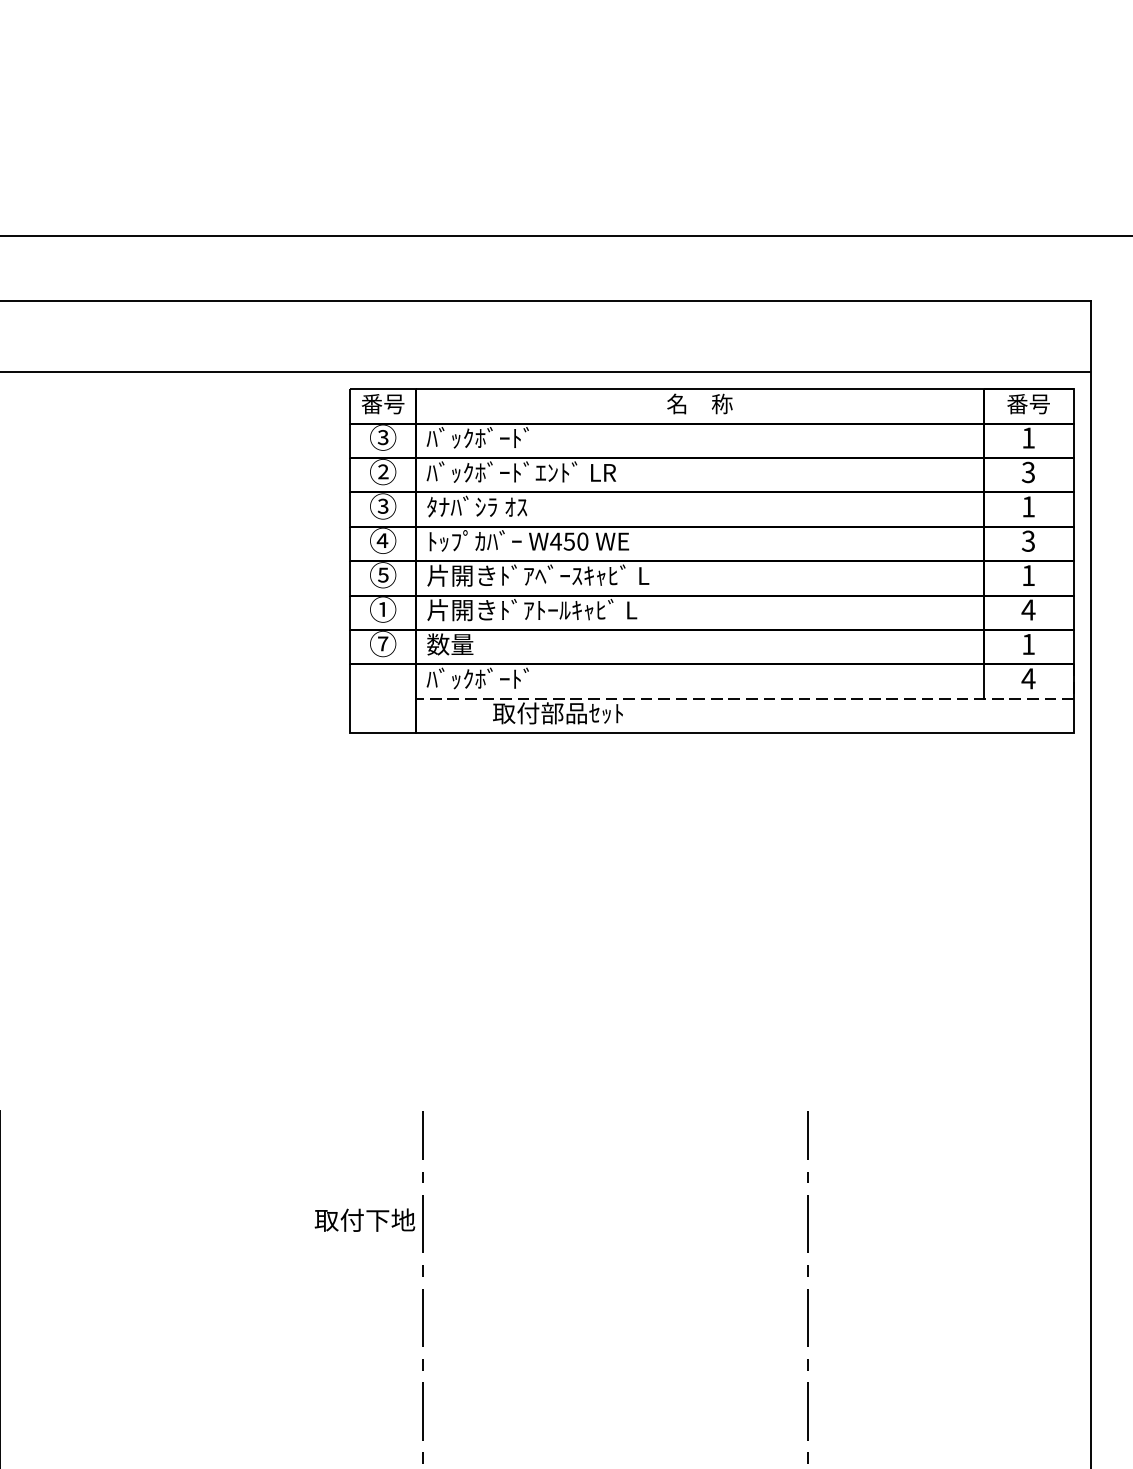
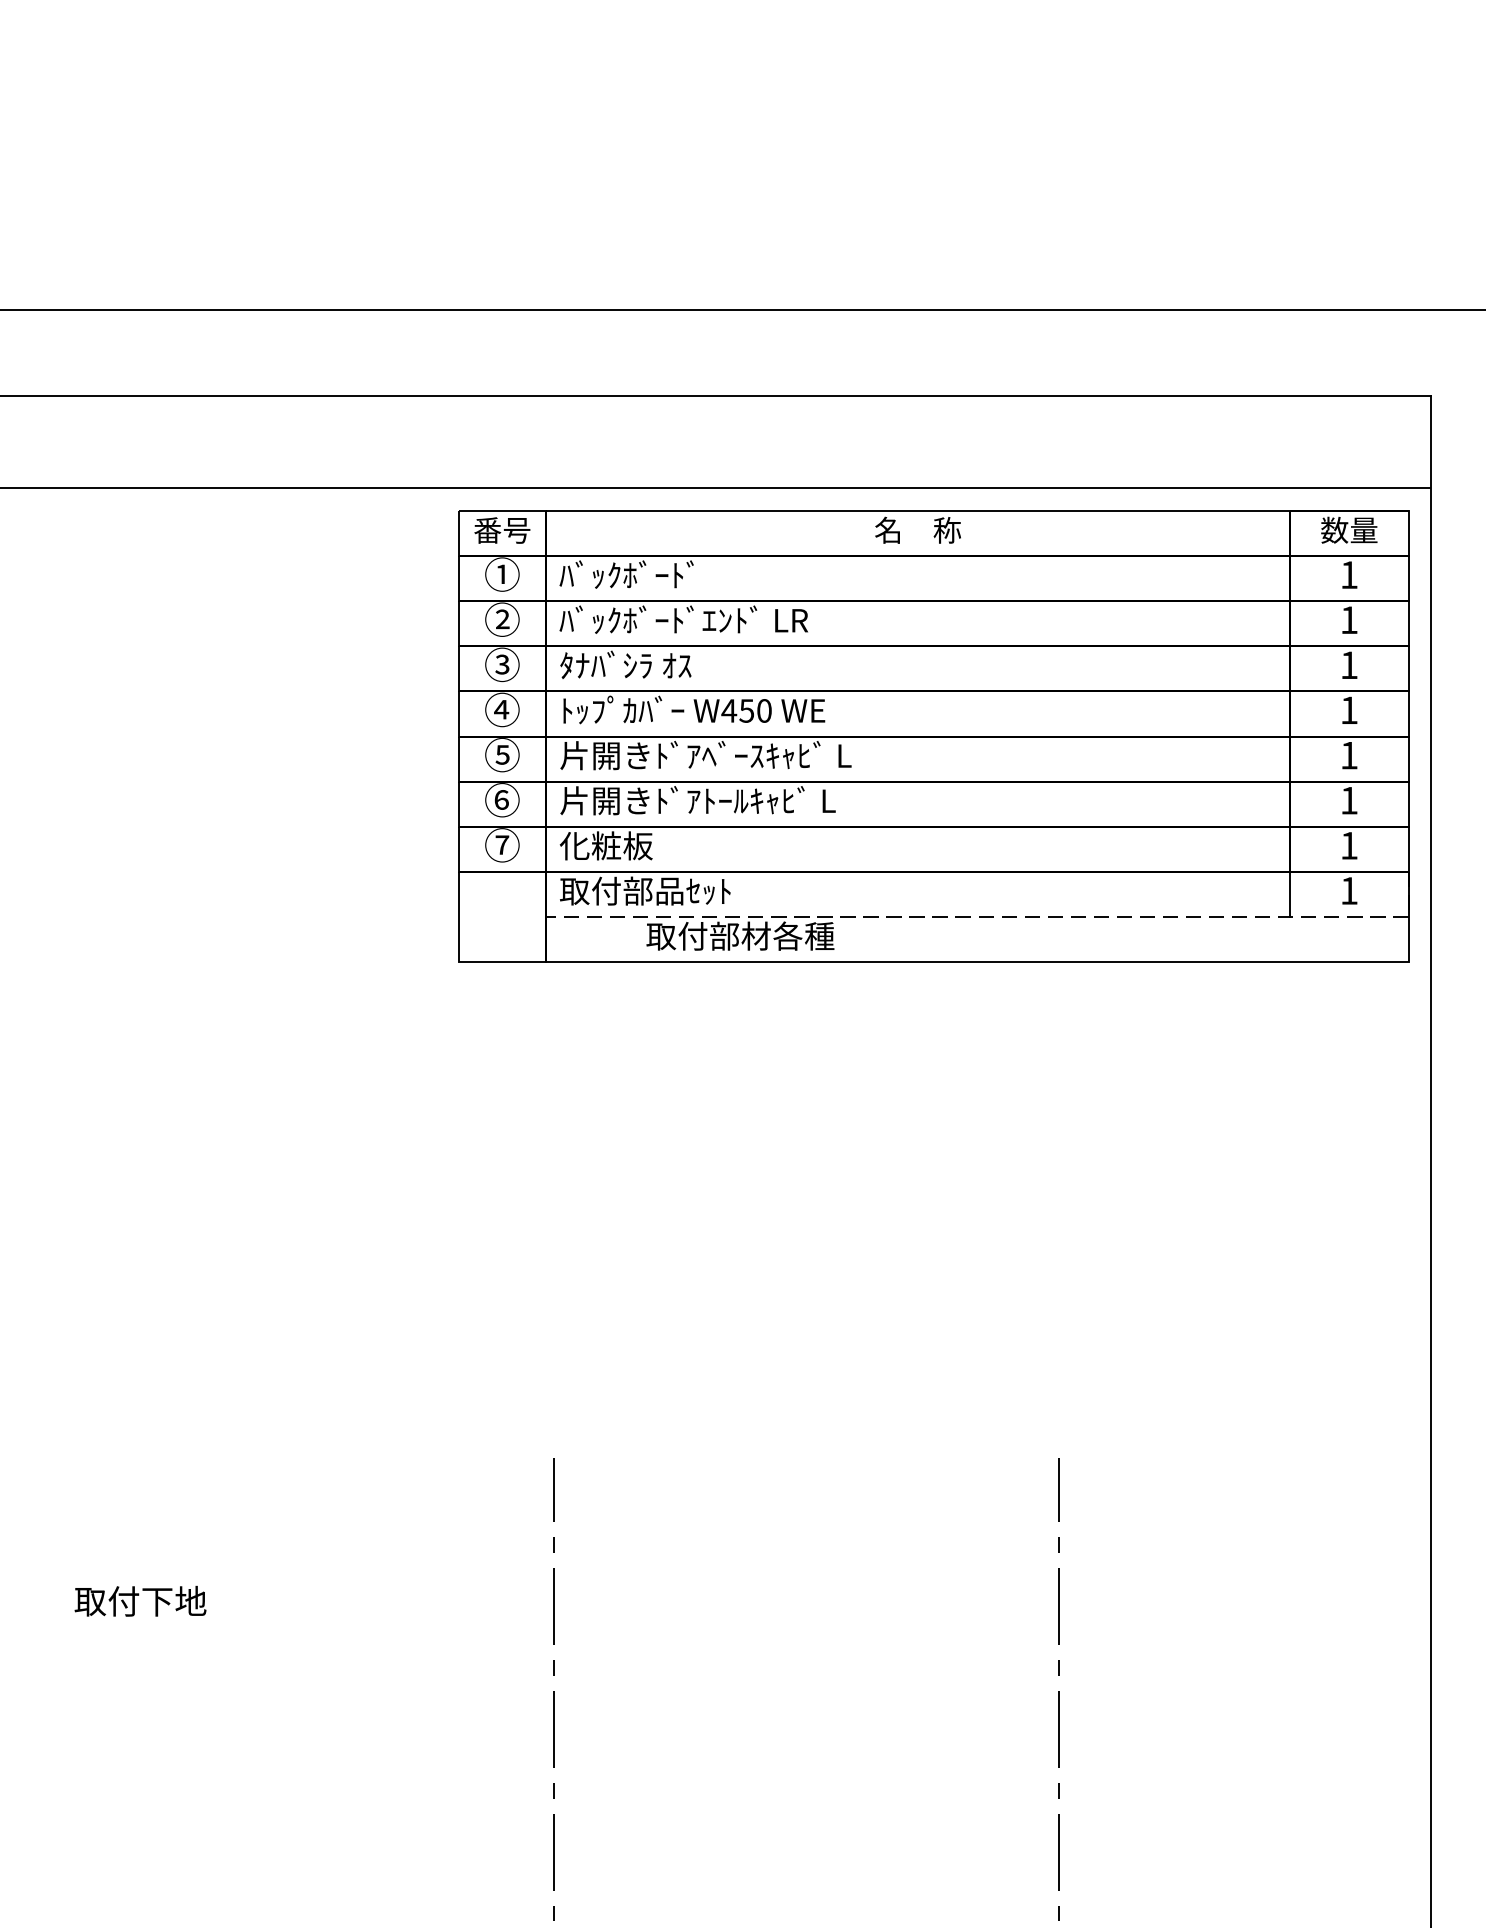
text: (1028, 403) -> (1349, 529), 番号 -> 数量
text: (383, 437) -> (502, 574), ③ -> ①
text: (1027, 472) -> (1348, 620), 3 -> 1
text: (1027, 541) -> (1348, 710), 3 -> 1
text: (382, 609) -> (501, 799), ① -> ⑥
text: (1027, 609) -> (1348, 800), 4 -> 1
text: (461, 644) -> (605, 845), 数量 -> 化粧板
text: (491, 678) -> (644, 890), ﾊﾞｯｸﾎﾞｰﾄﾞ -> 取付部品ｾｯﾄ
text: (1027, 678) -> (1348, 890), 4 -> 1
text: (600, 712) -> (787, 935), 取付部品ｾｯﾄ -> 取付部材各種
text: (364, 1219) -> (140, 1600), moved

